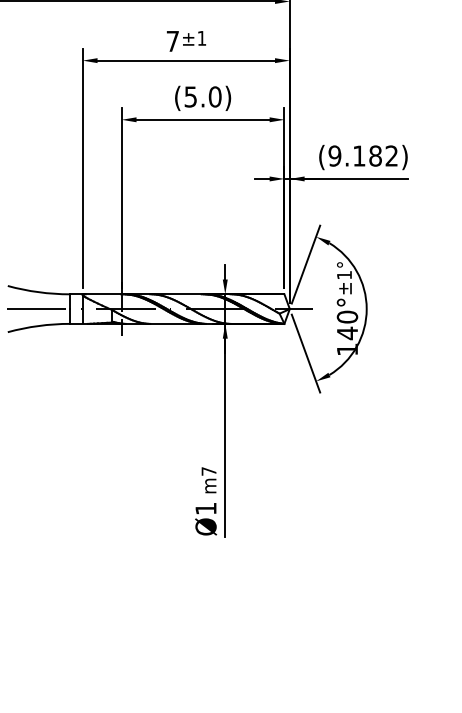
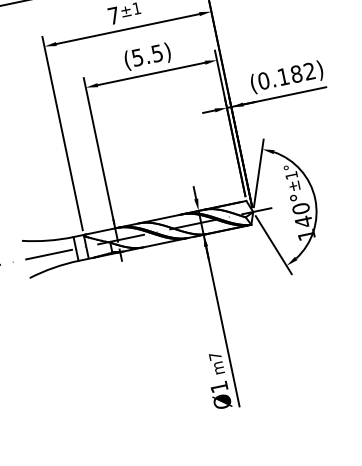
text: (214, 96) -> (156, 53), (5.0) -> (5.5)
text: (334, 155) -> (263, 80), (9.182) -> (0.182)

